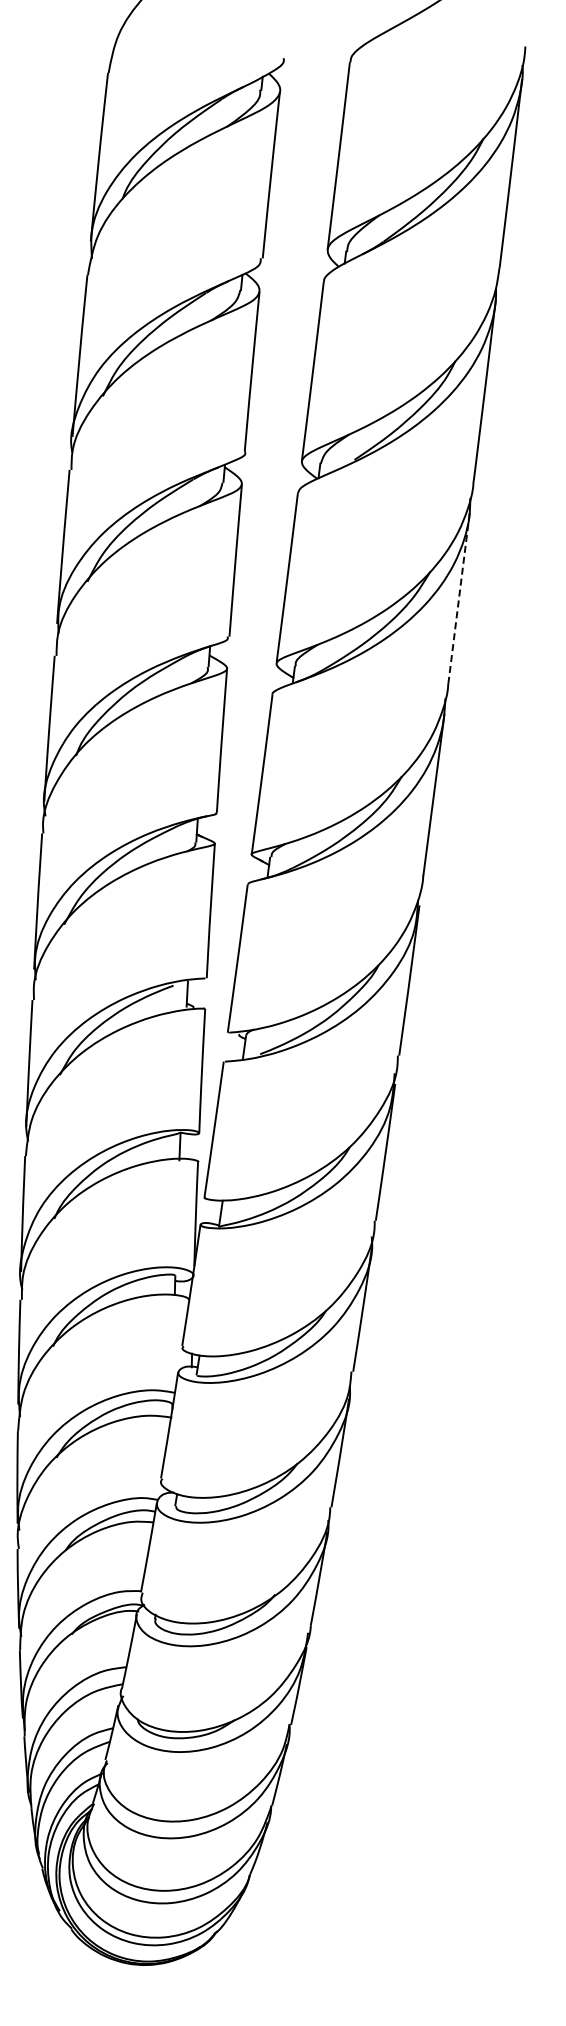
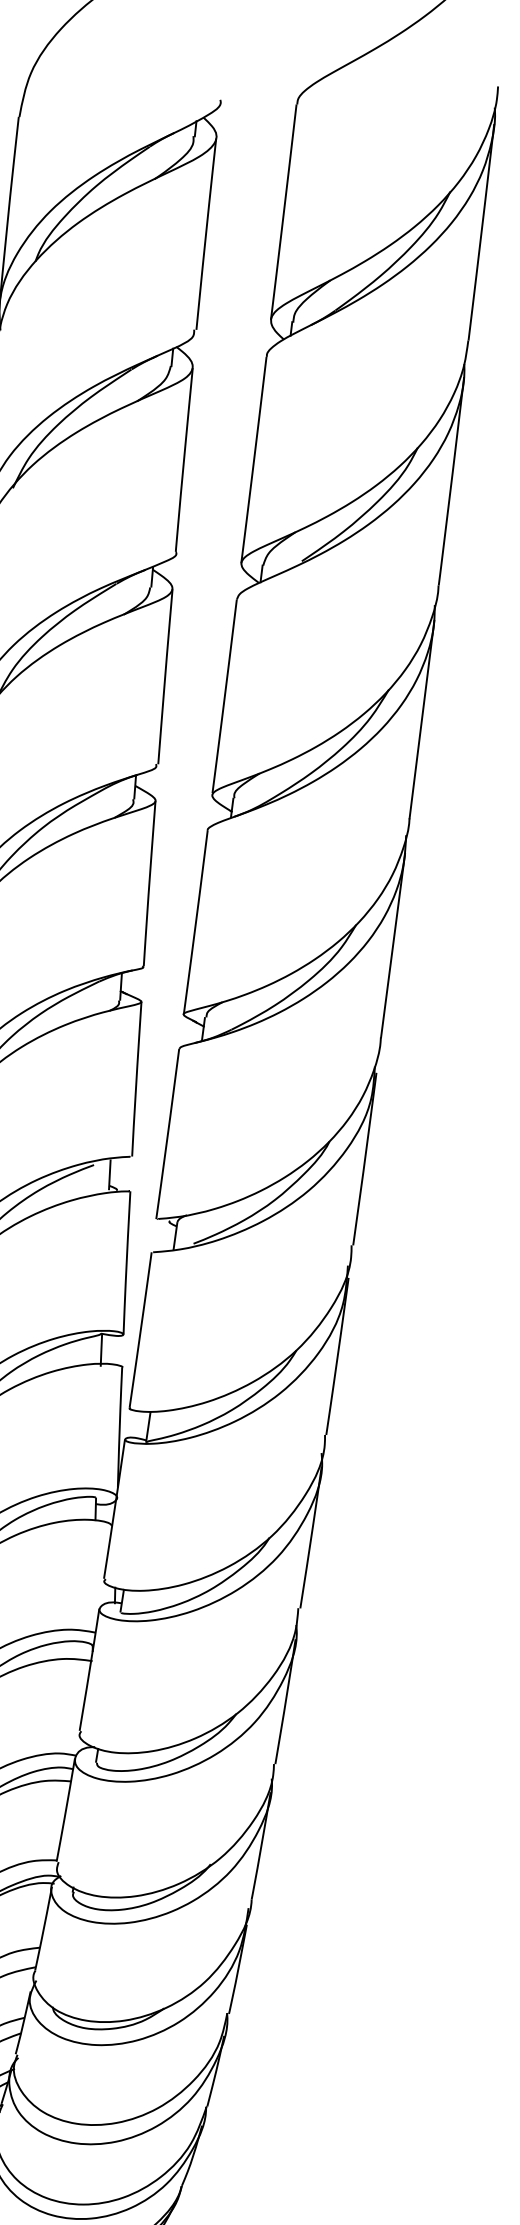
line: (459, 597) -> (422, 719), dashed -> solid

